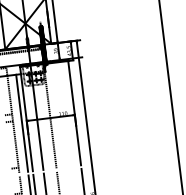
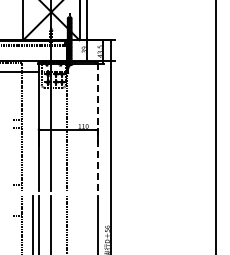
line: (74, 113) -> (97, 127), solid -> dashed
line: (22, 122) -> (32, 131), removed

